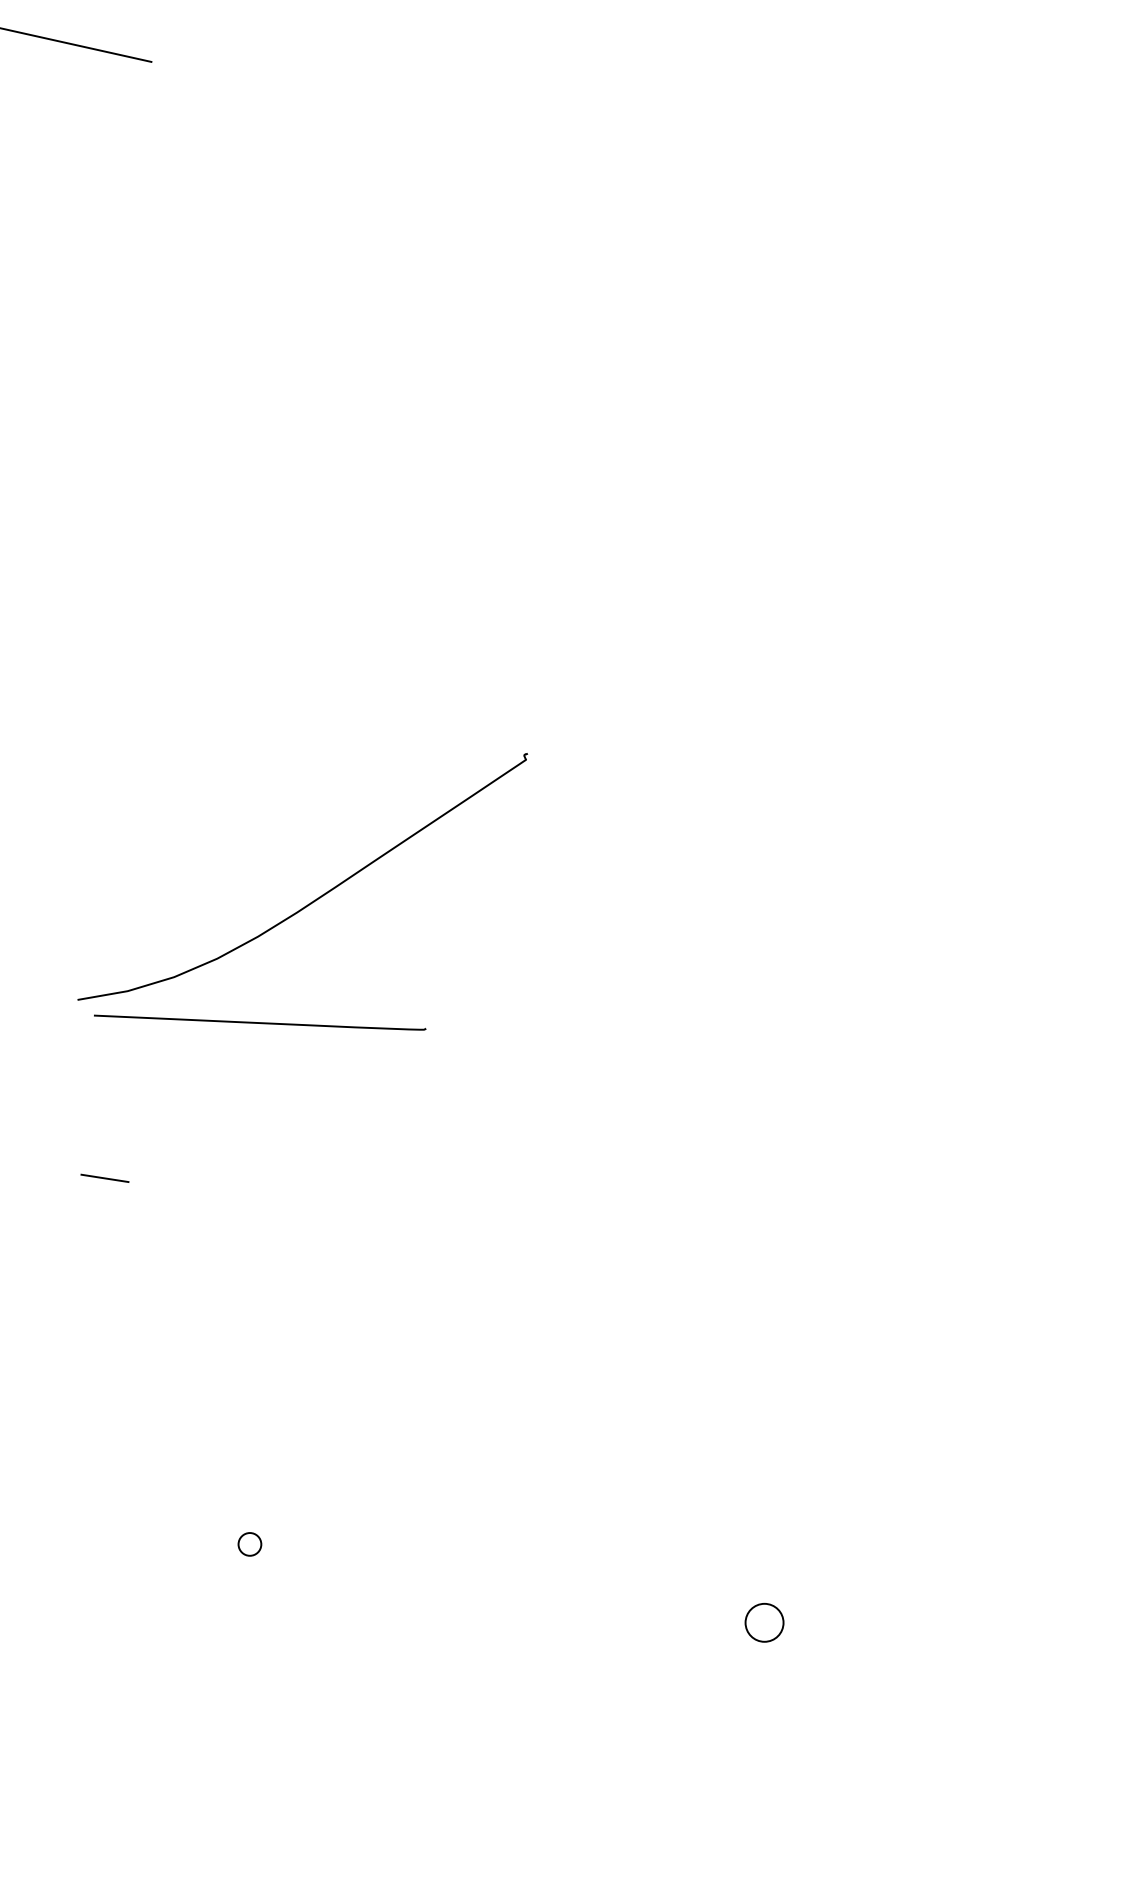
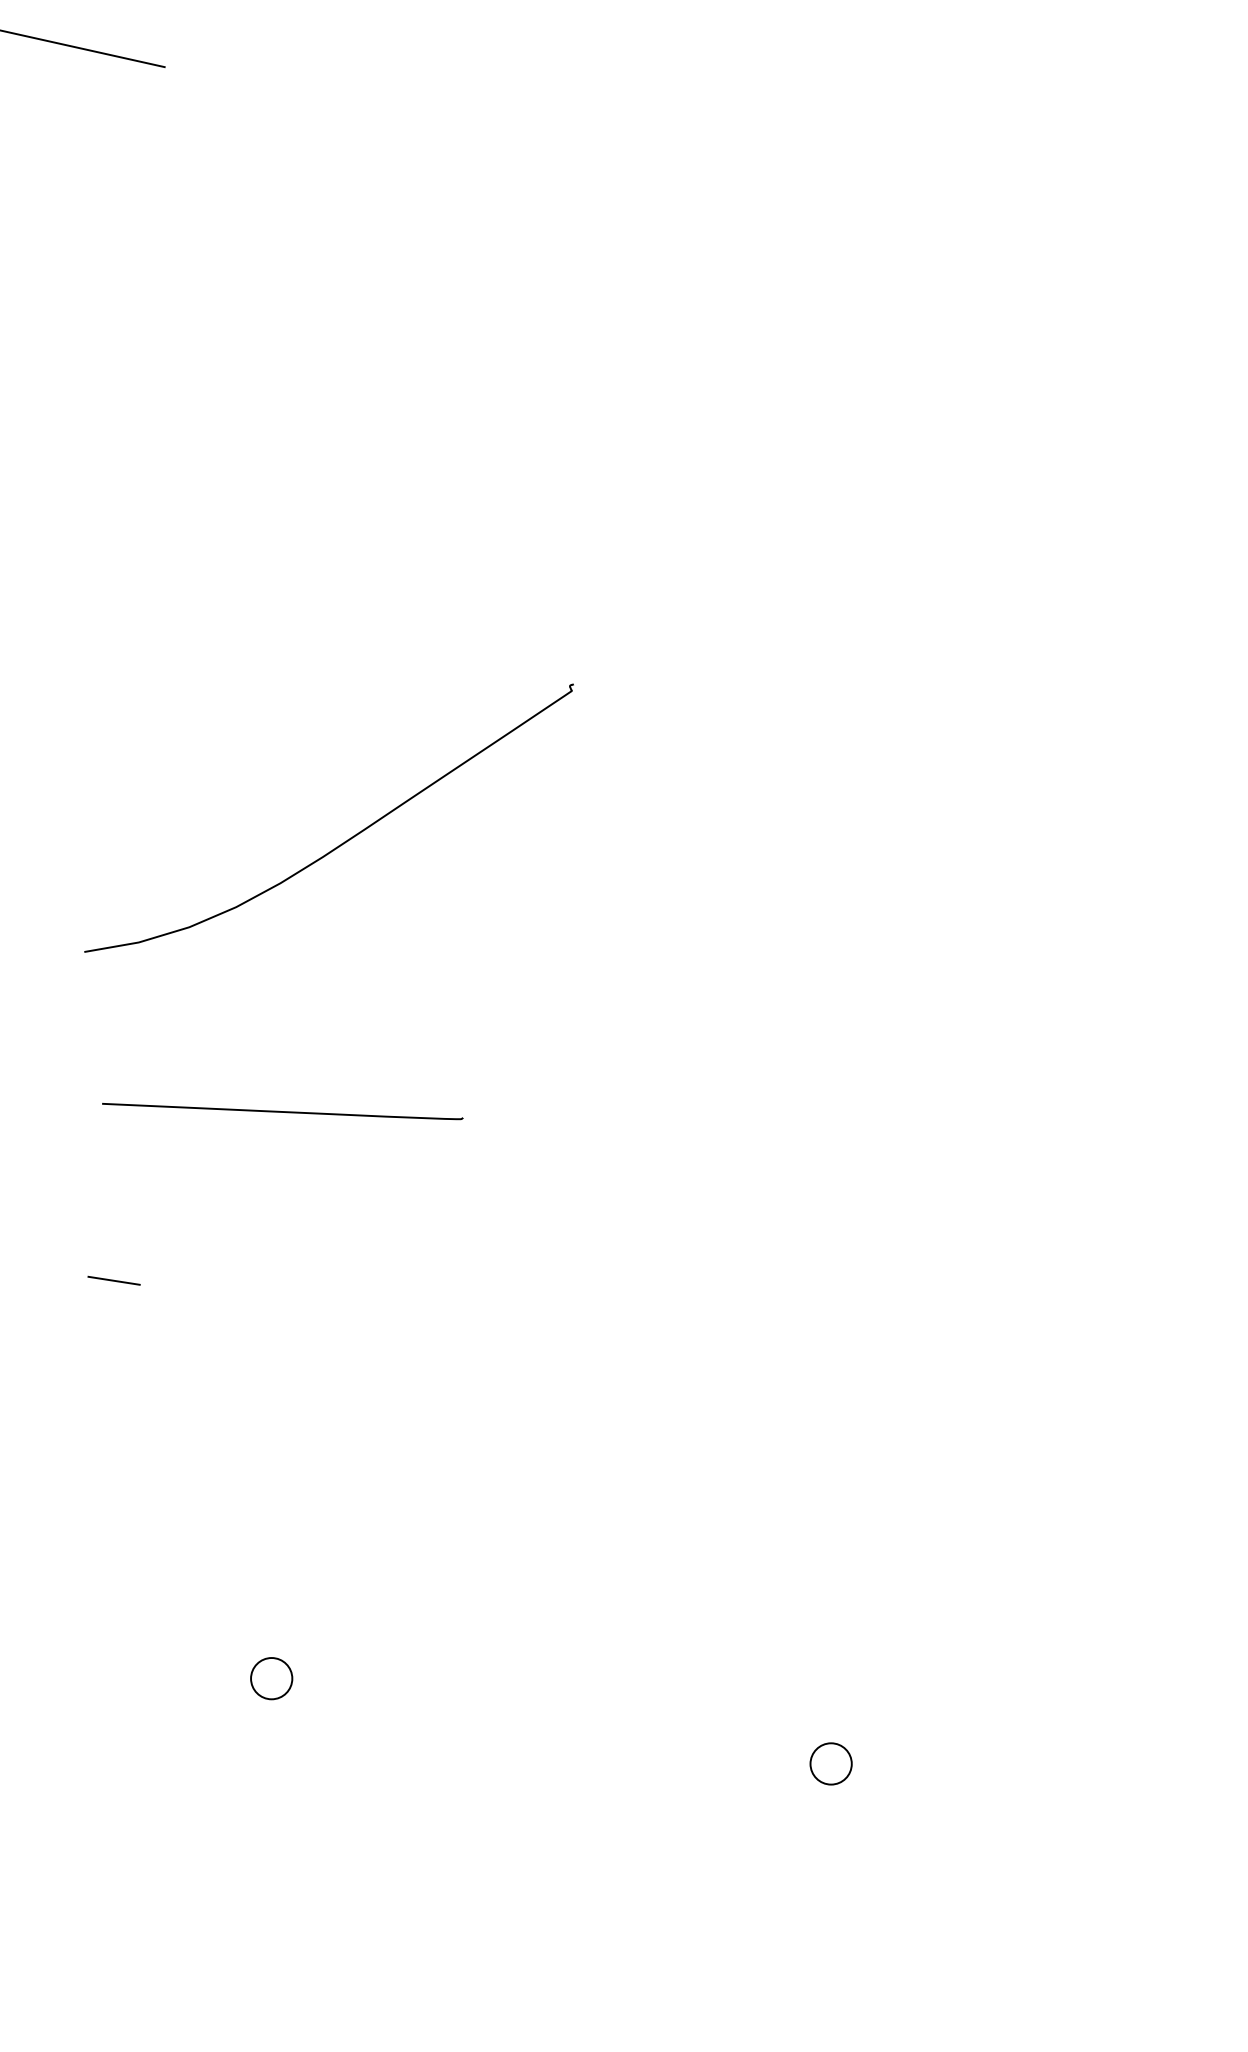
curve: (316, 898) -> (344, 841), moved
part: (249, 1544) -> (271, 1678), size x1.67

